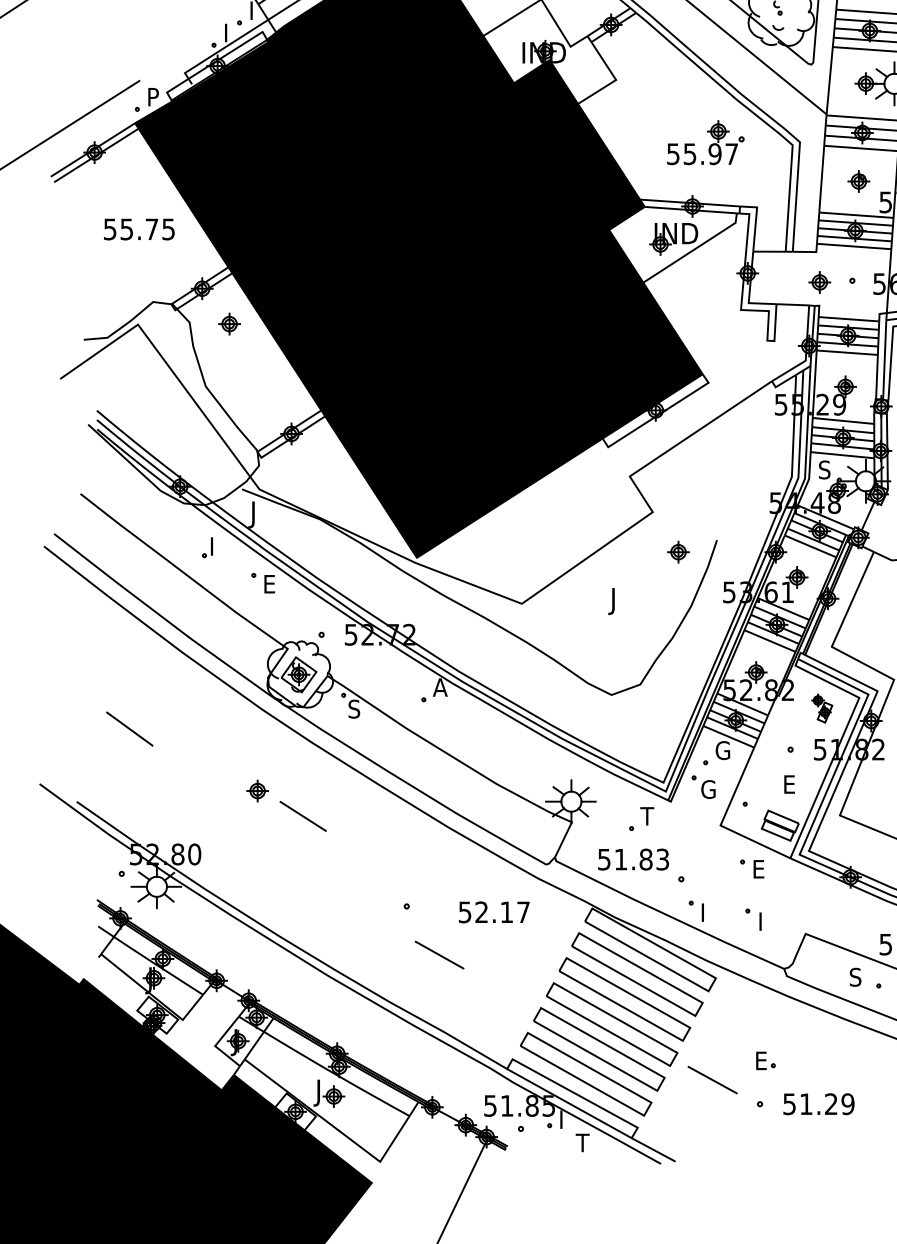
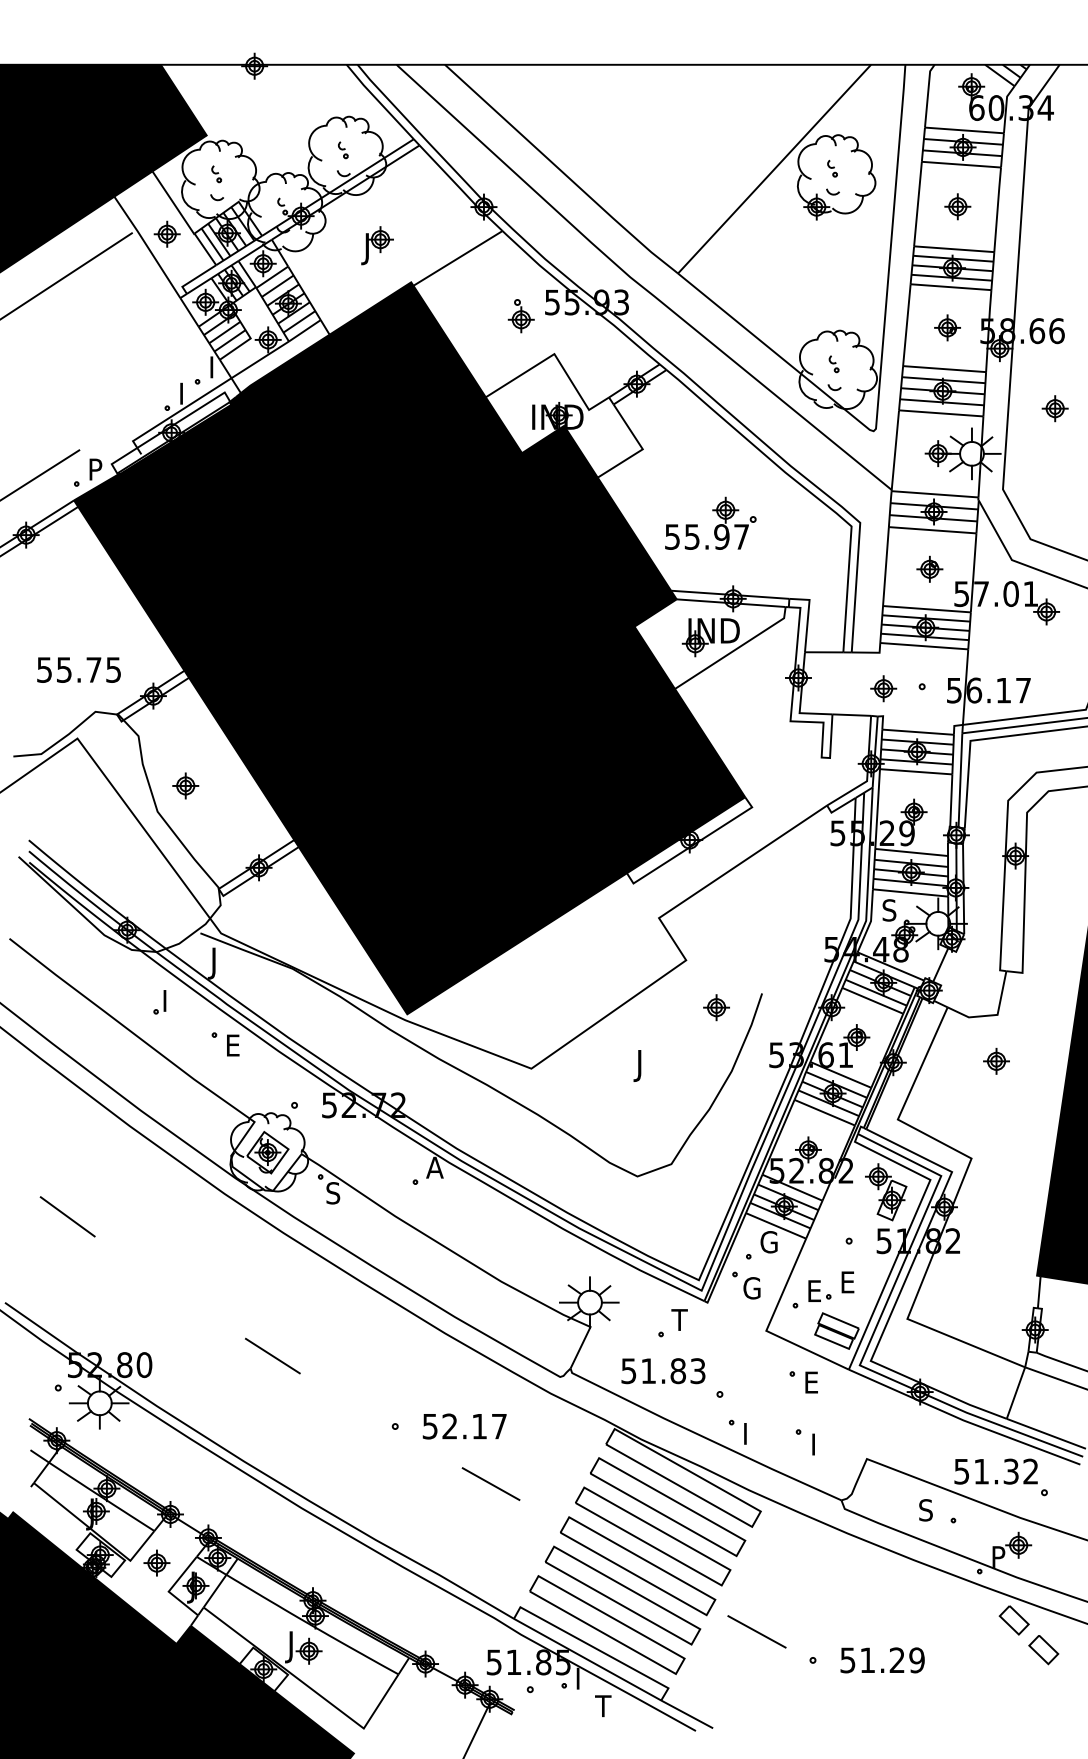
part: (710, 144) -> (716, 525), moved
text: (138, 229) -> (78, 669), moved
part: (229, 323) -> (185, 785), moved
part: (822, 708) -> (886, 1192), size x1.67
part: (257, 790) -> (156, 1562), moved
line: (302, 815) -> (272, 1355), moved
text: (494, 912) -> (464, 1426), moved
line: (439, 954) -> (490, 1483), moved
part: (765, 1060) -> (819, 1290), moved

